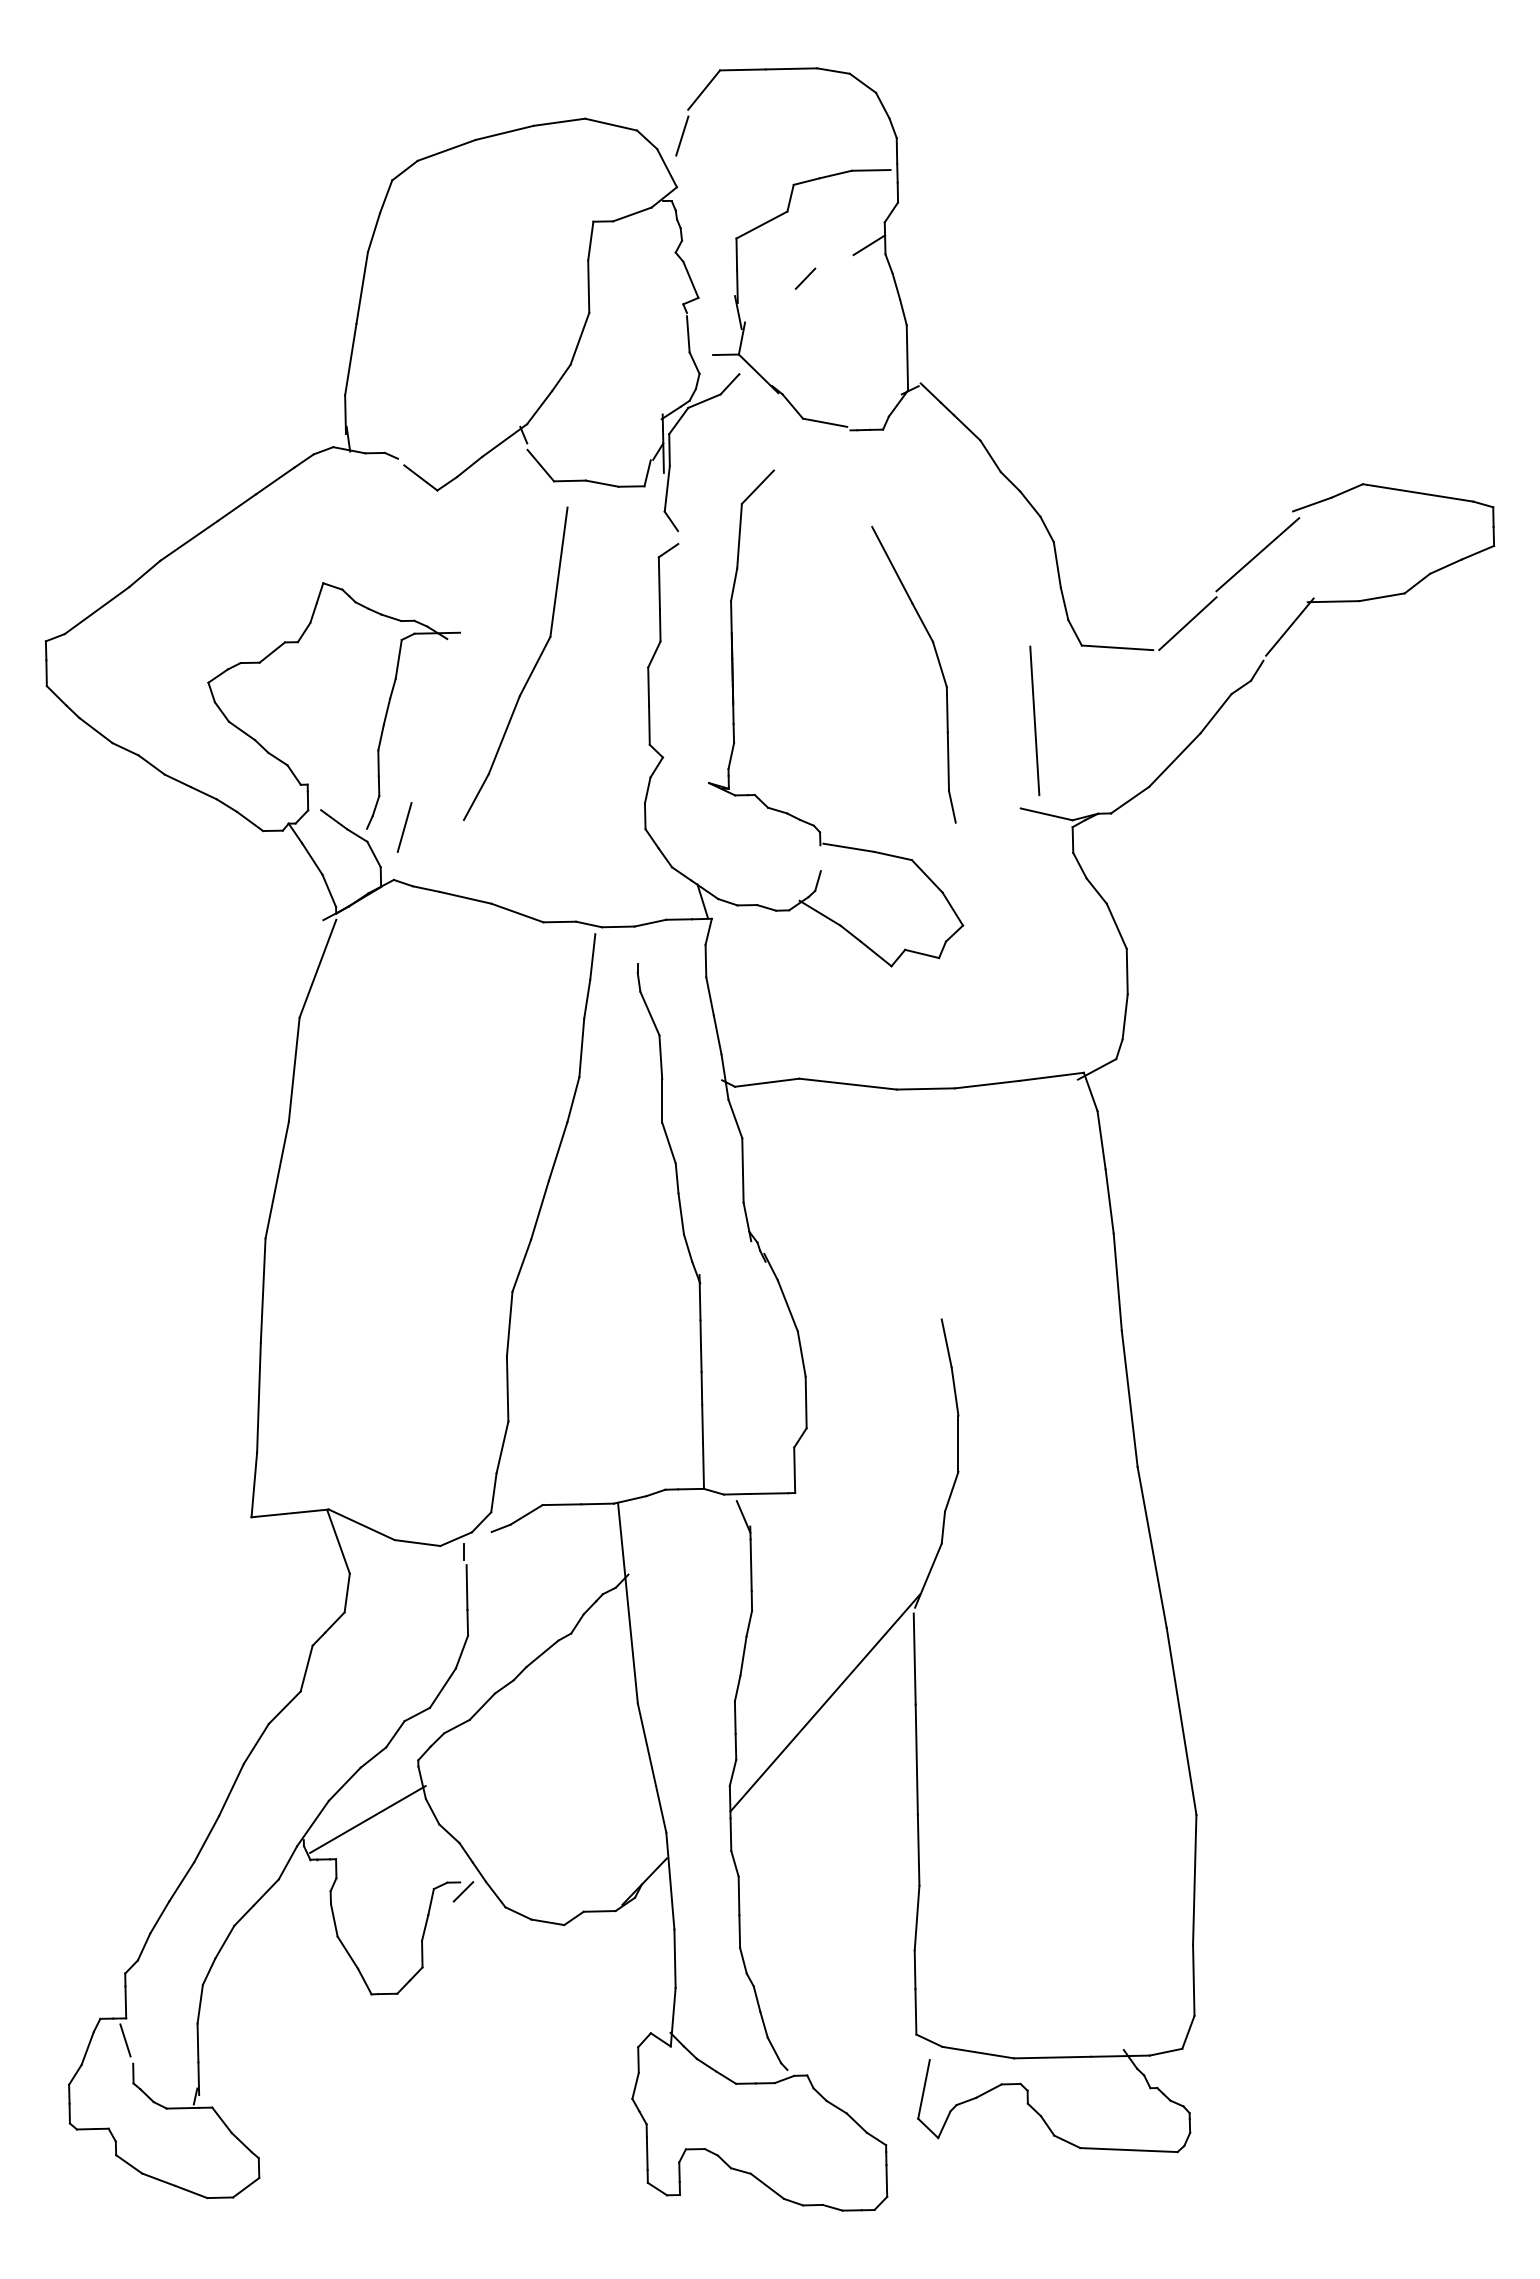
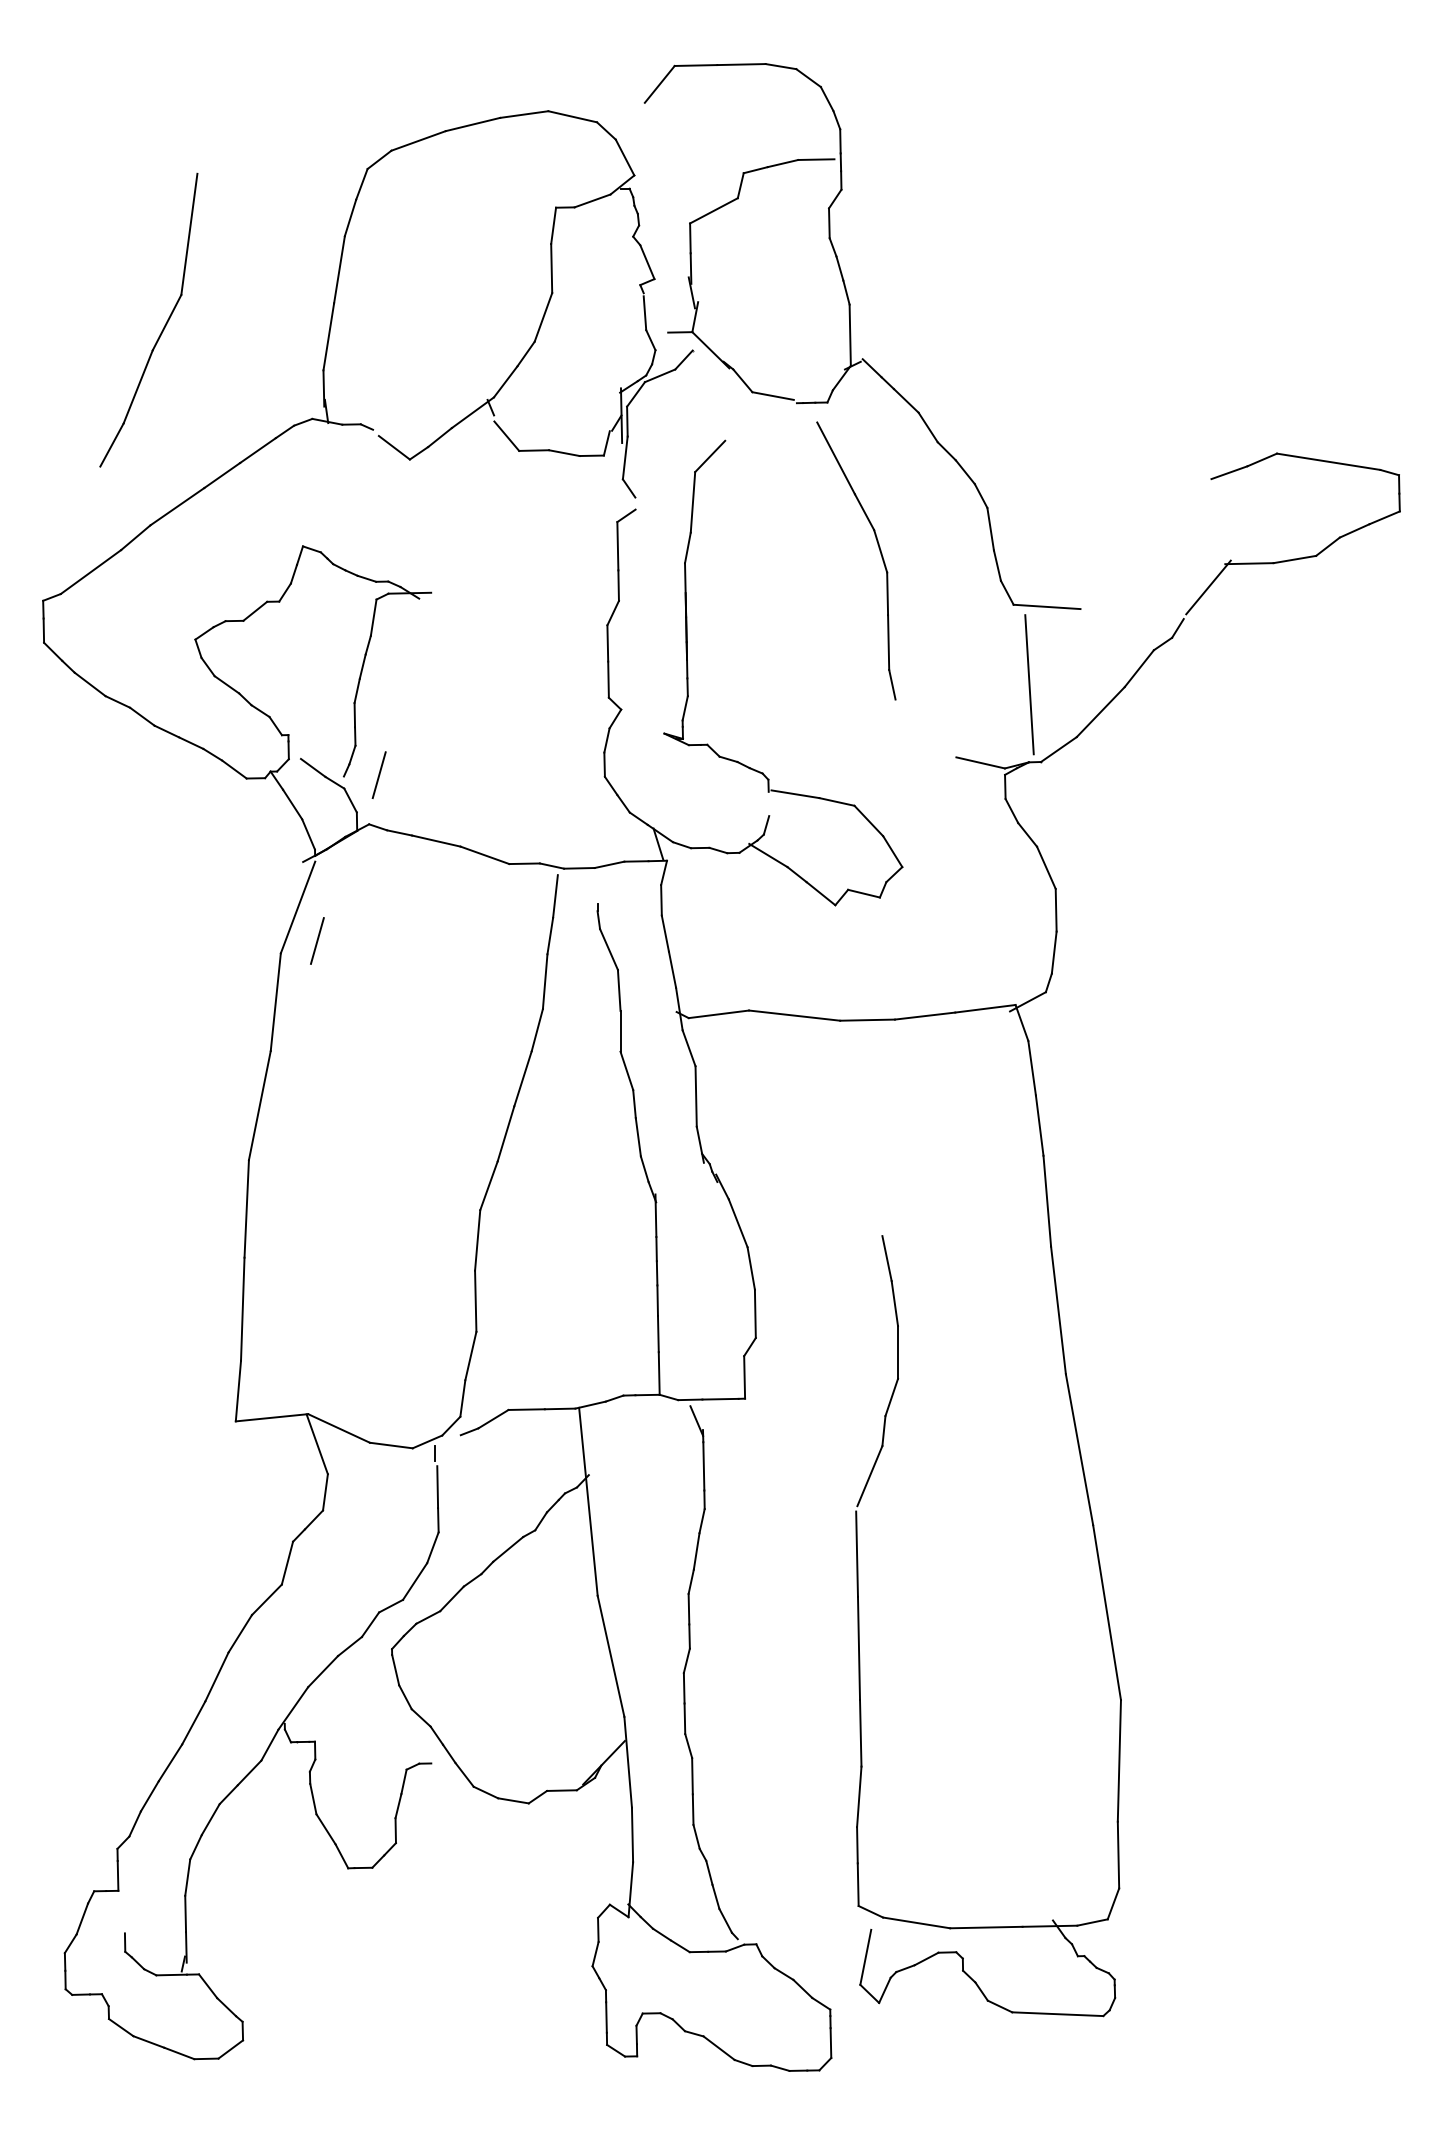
line: (682, 135) -> (639, 126), removed
line: (869, 245) -> (814, 230), removed
line: (805, 278) -> (754, 260), removed
line: (1257, 554) -> (1178, 519), removed
line: (1187, 623) -> (1112, 584), removed
part: (939, 667) -> (880, 554), moved
part: (529, 674) -> (161, 330), moved
line: (1034, 720) -> (1029, 684), moved
line: (338, 1004) -> (317, 941), added
line: (825, 1702) -> (773, 1594), removed
line: (367, 1819) -> (344, 1704), removed
line: (463, 1891) -> (434, 1771), removed
line: (125, 2040) -> (117, 1911), removed

